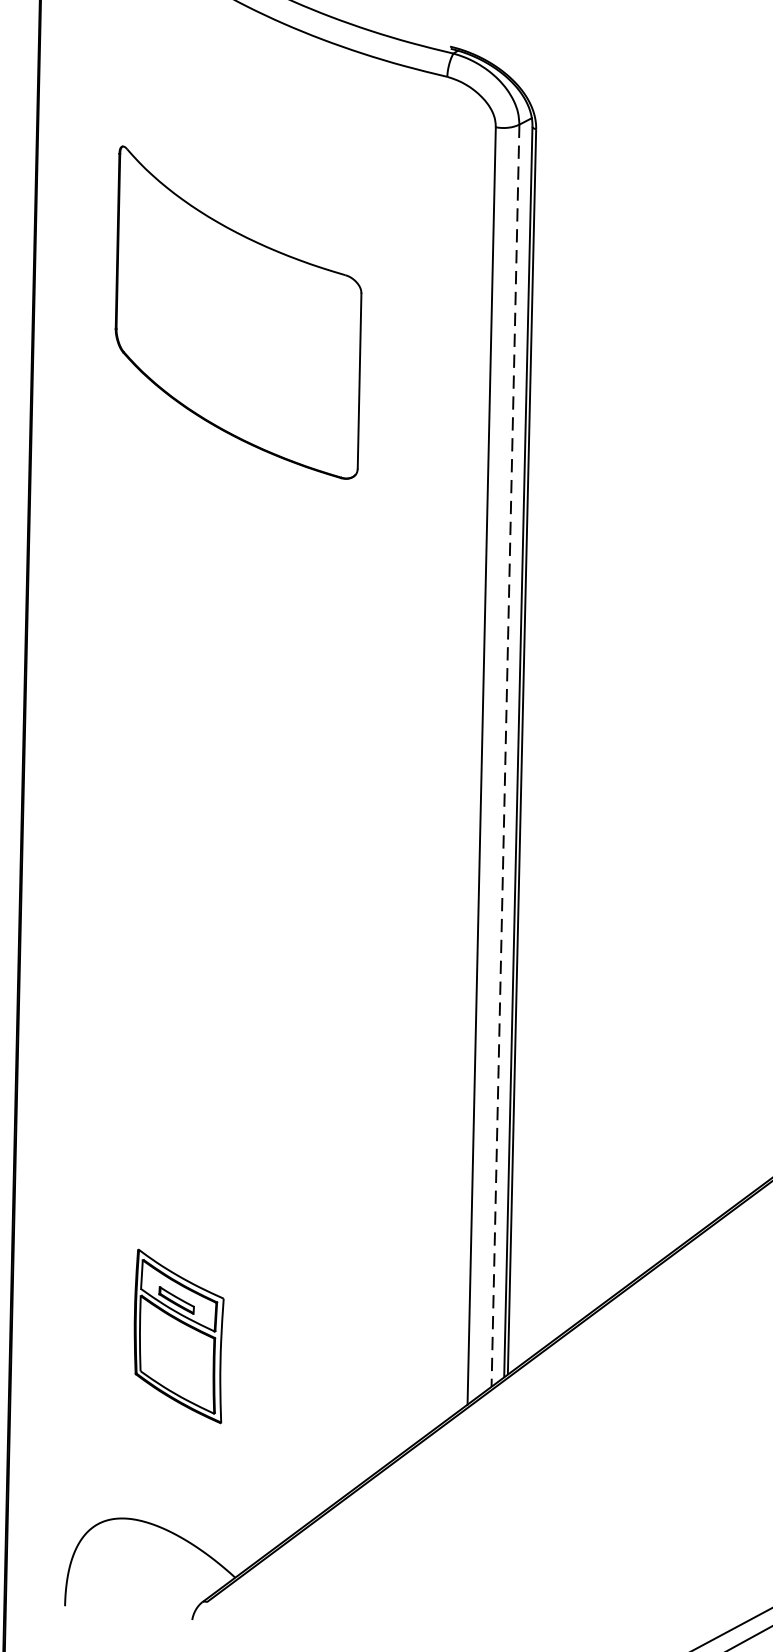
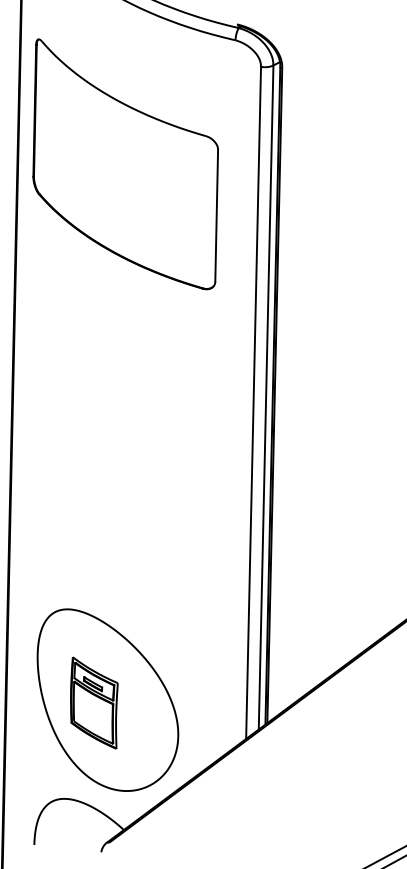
part: (238, 312) -> (125, 164), size x1.43
line: (506, 757) -> (266, 398), dashed -> solid
part: (204, 1329) -> (107, 699), added

